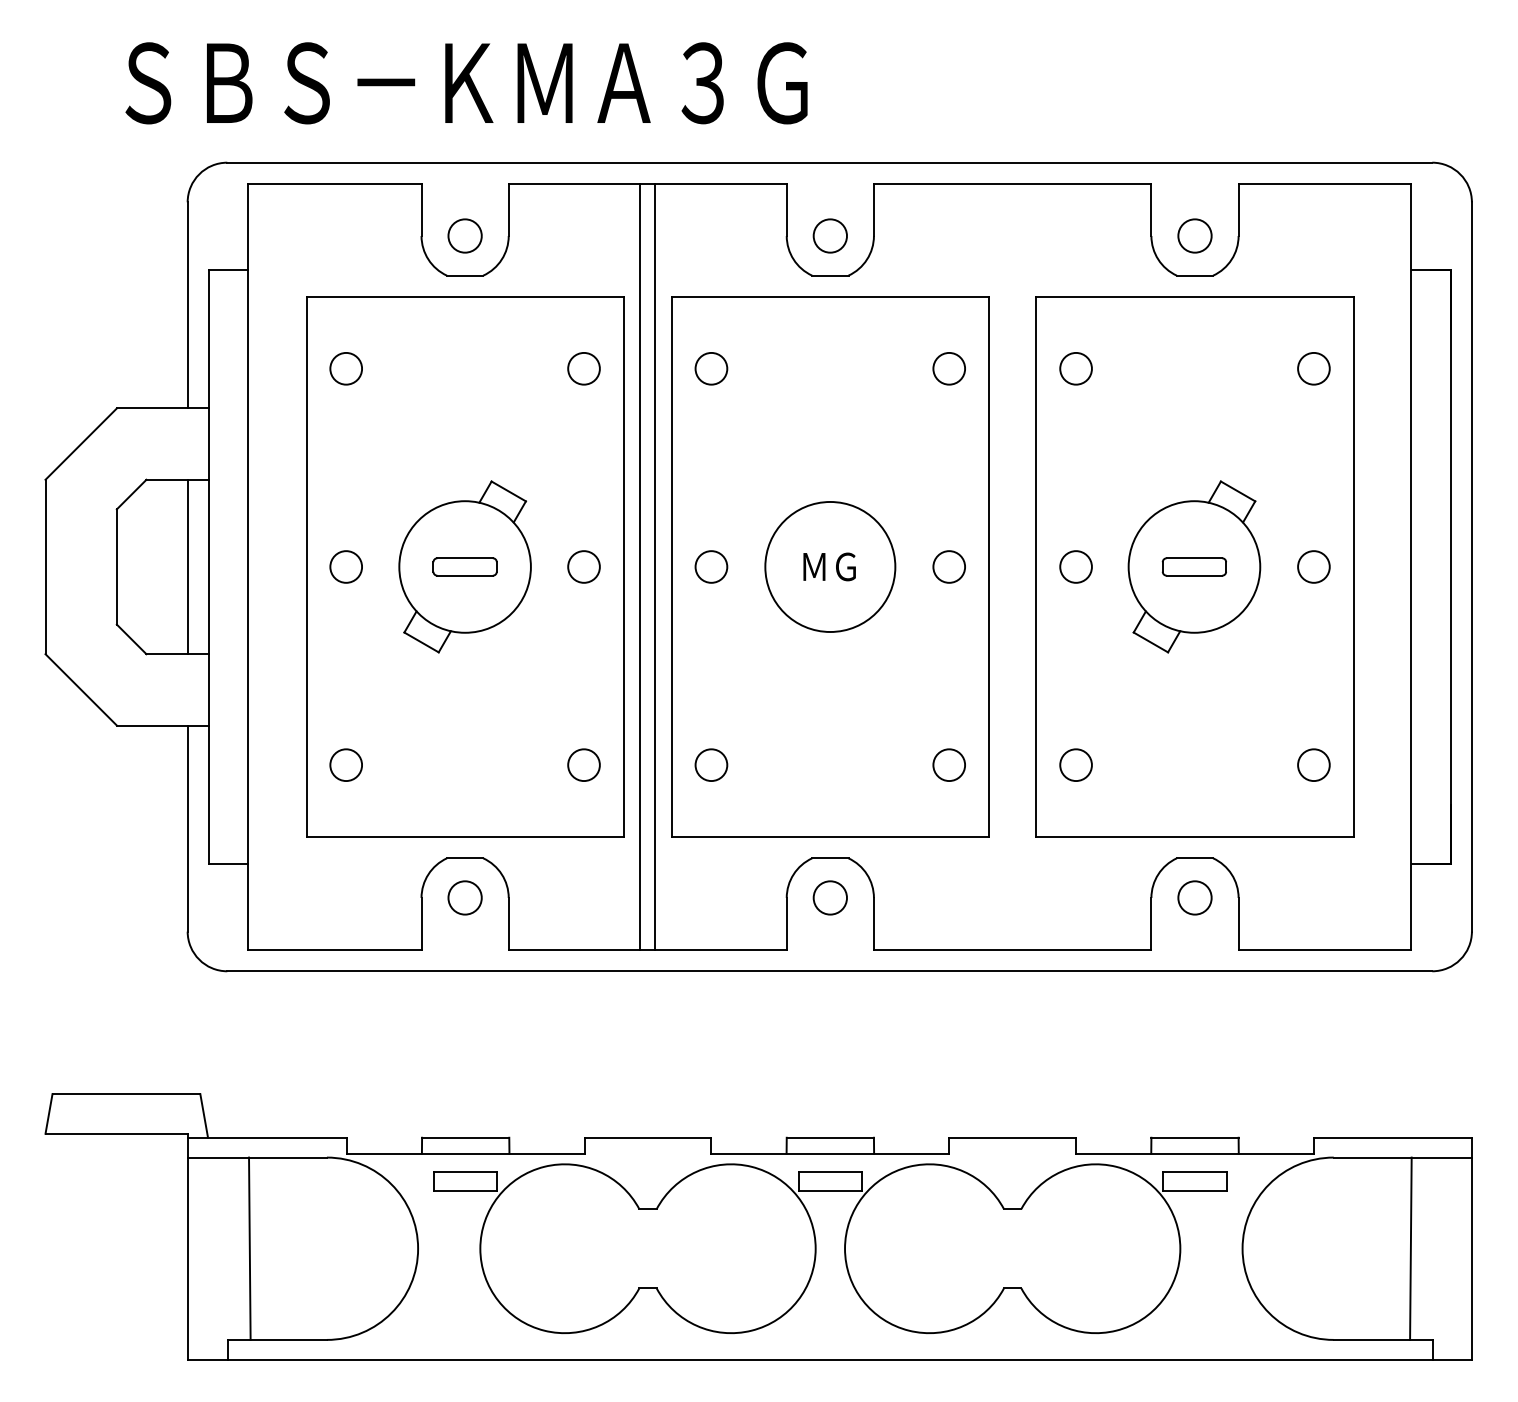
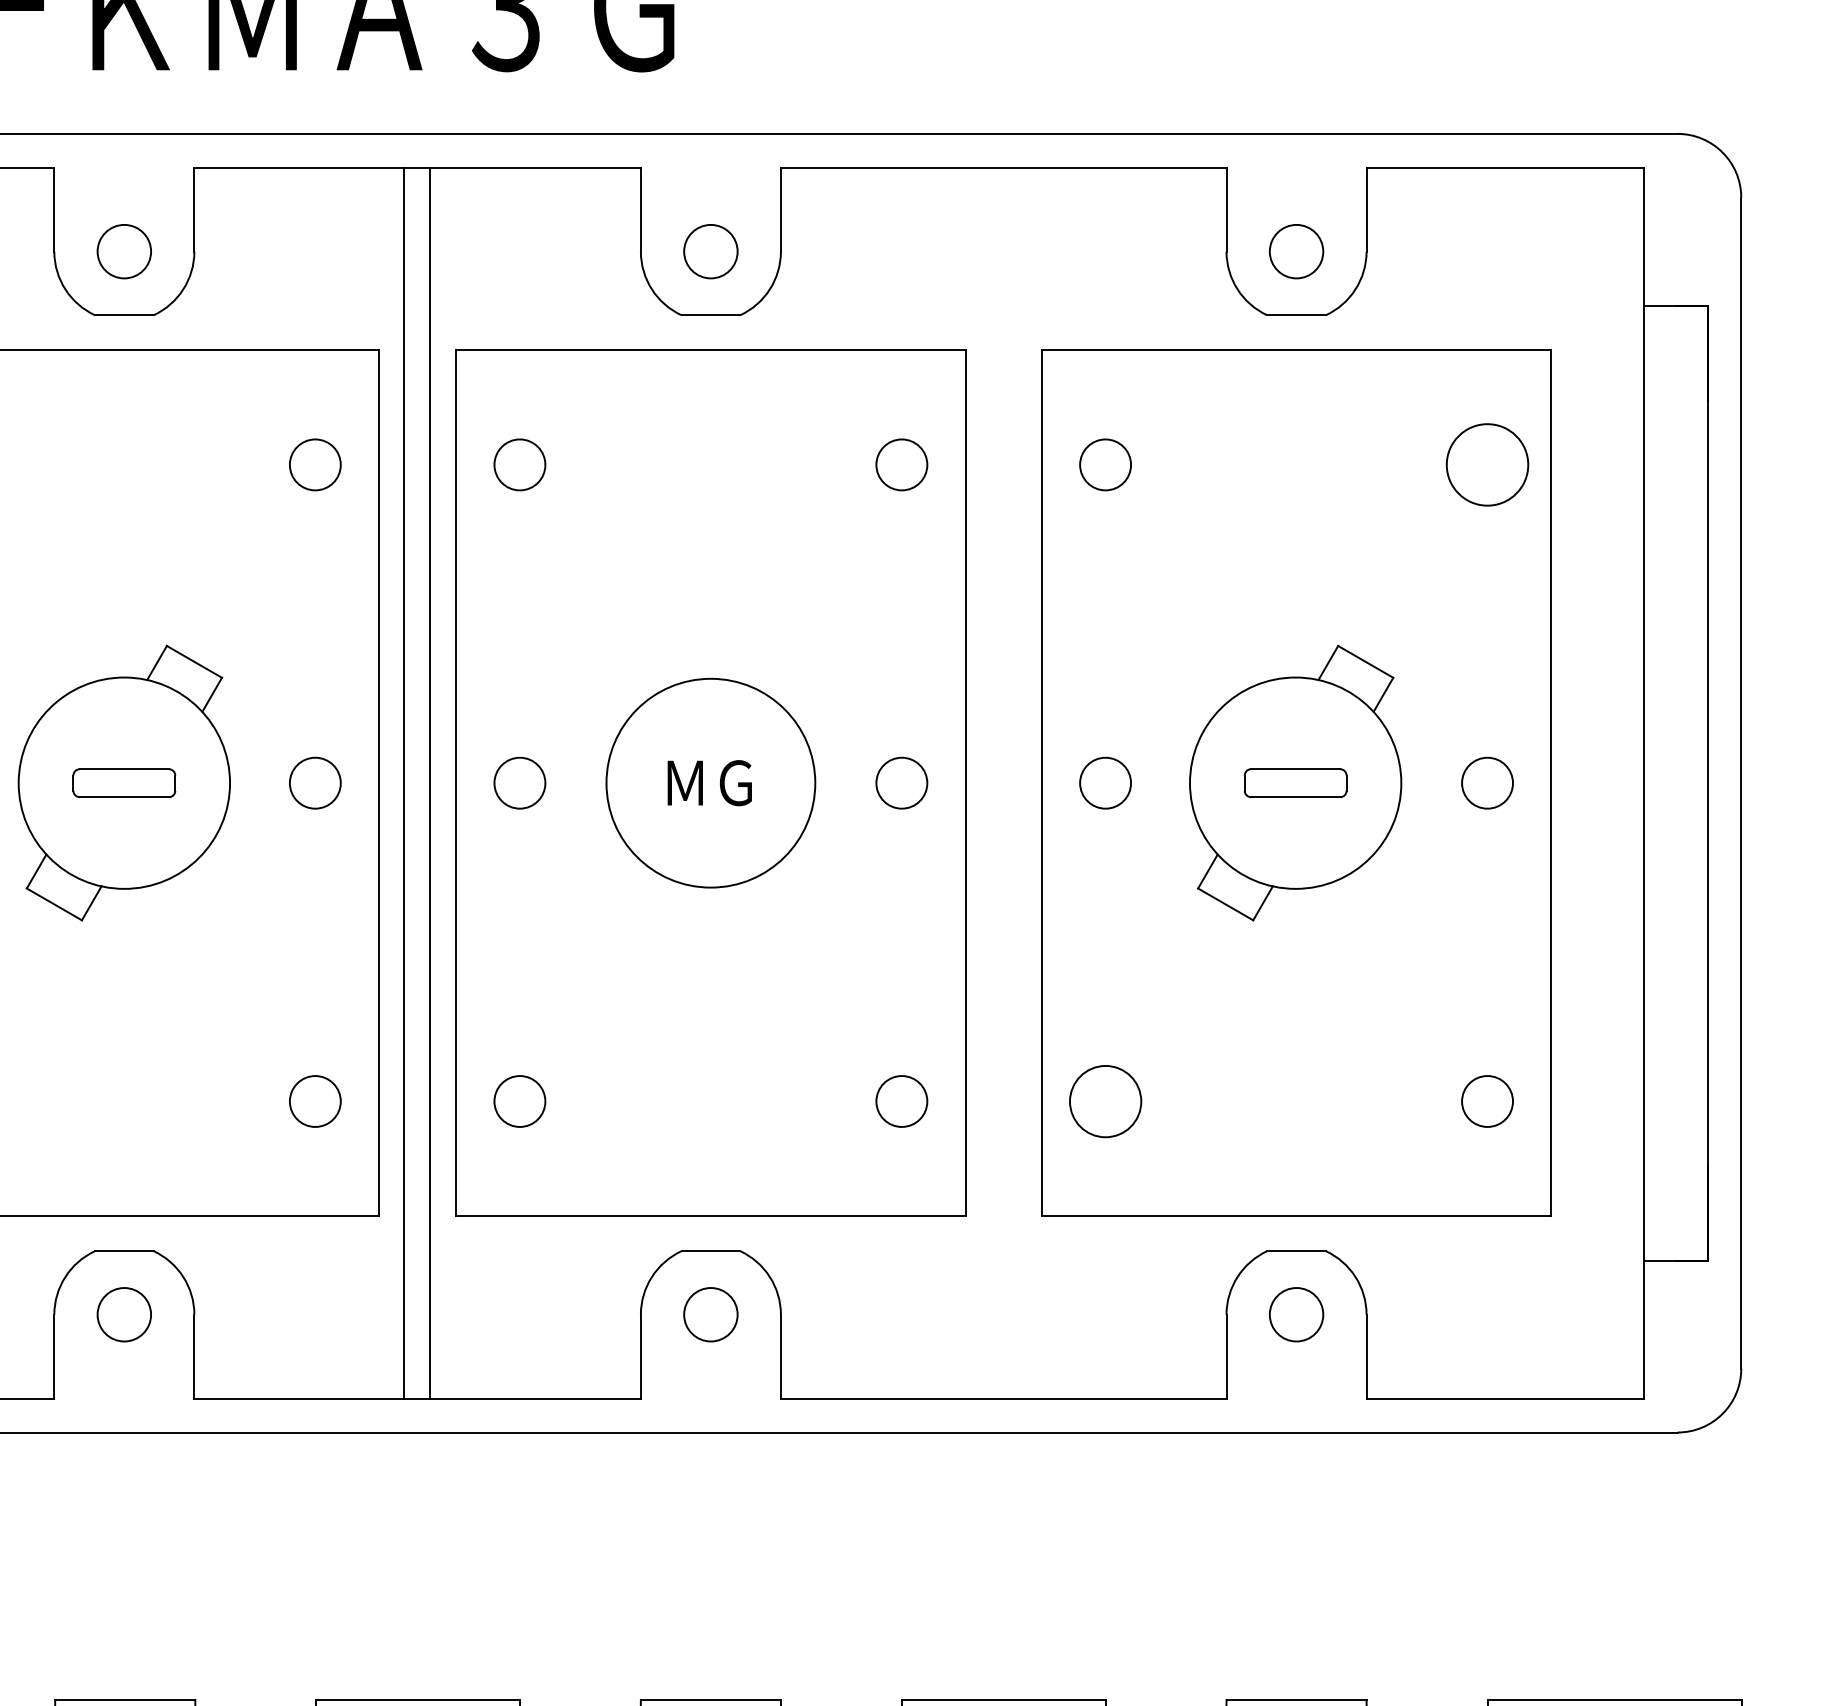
circle: (1313, 368) -> (1486, 464), size x1.6
circle: (1075, 764) -> (1104, 1100), size x1.4

